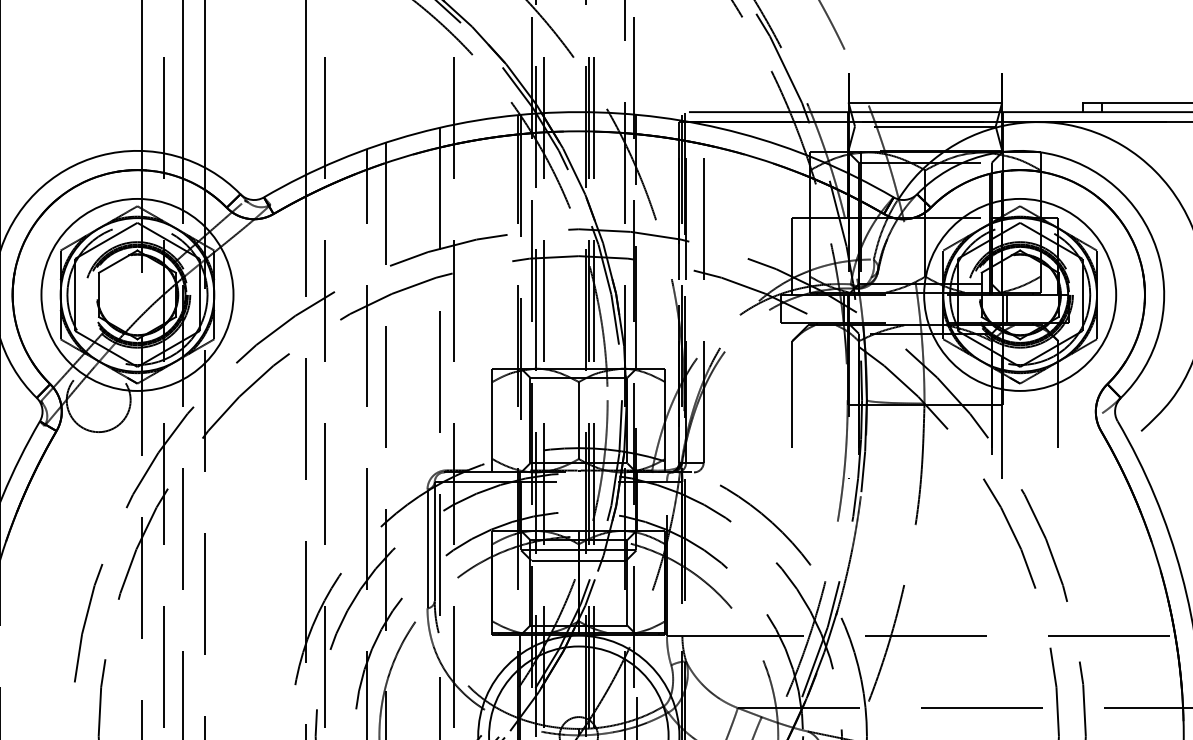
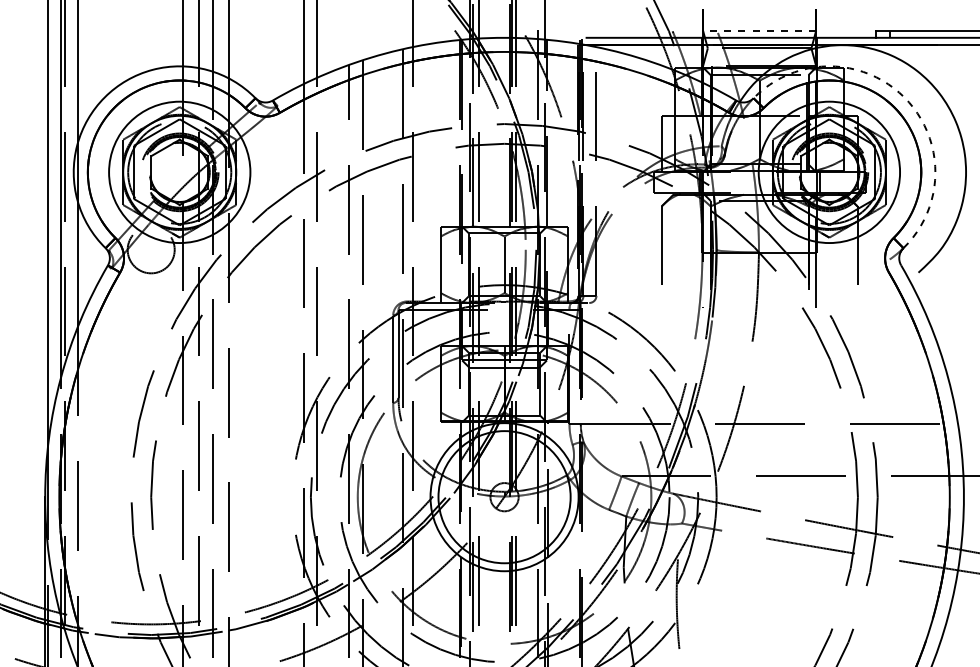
line: (925, 102) -> (759, 30), solid -> dashed
arc: (1122, 193) -> (904, 97), solid -> dashed

